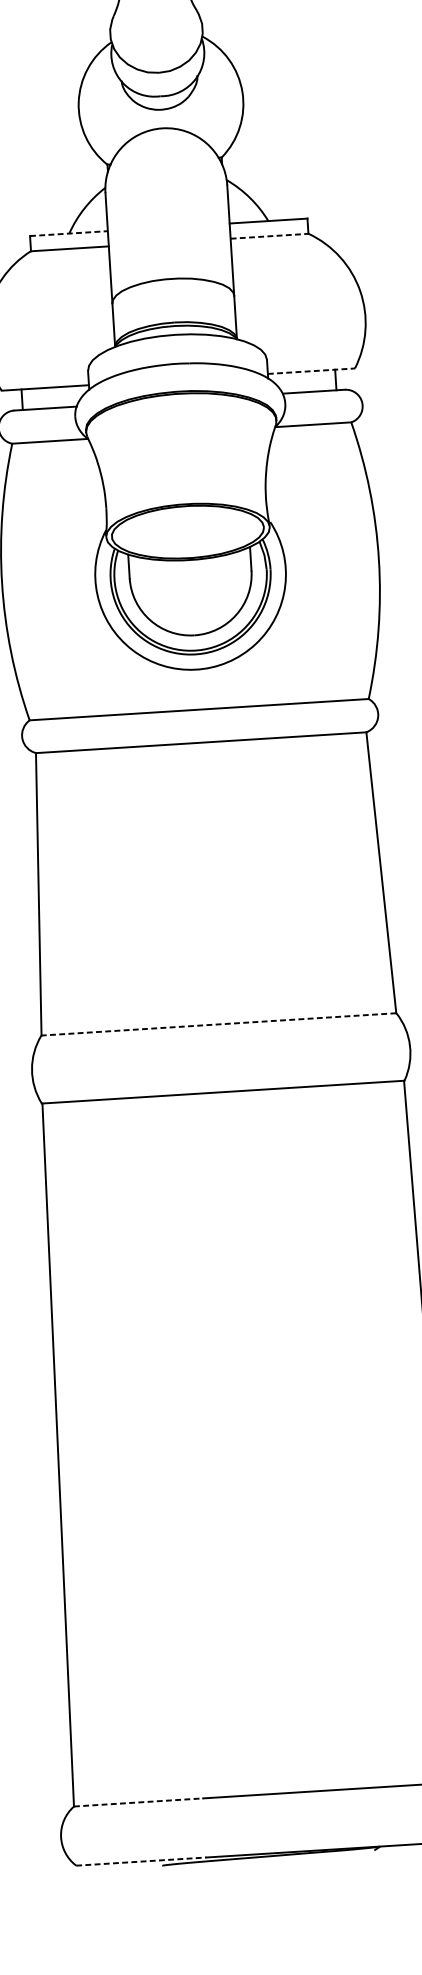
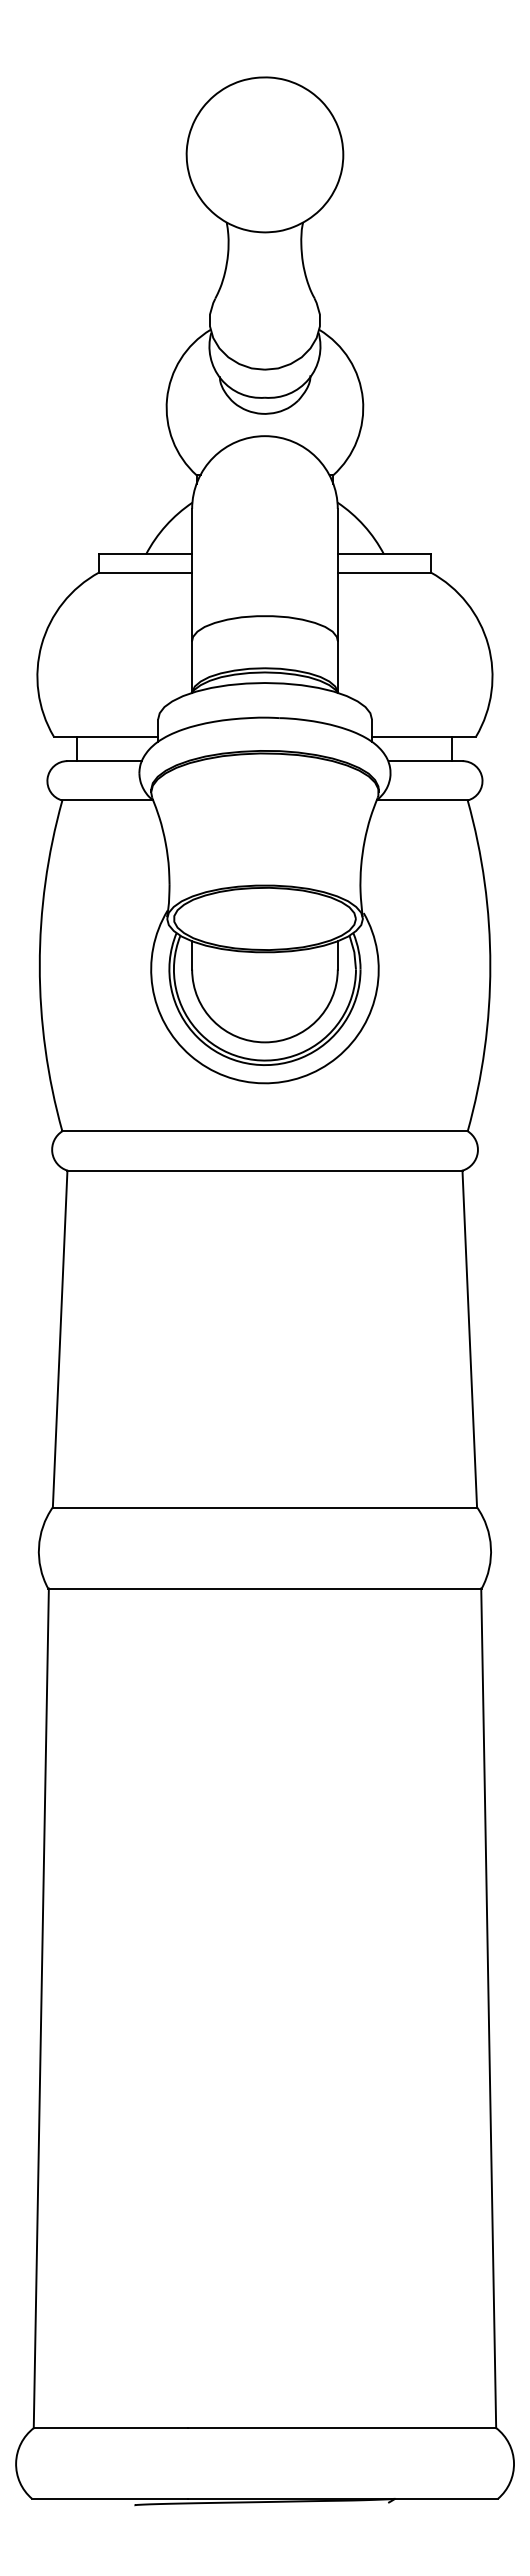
line: (68, 233) -> (145, 554), dashed -> solid
line: (269, 236) -> (384, 572), dashed -> solid
line: (311, 371) -> (424, 736), dashed -> solid
line: (218, 1024) -> (264, 1507), dashed -> solid
line: (139, 1802) -> (111, 2428), dashed -> solid
line: (141, 1861) -> (109, 2498), dashed -> solid

